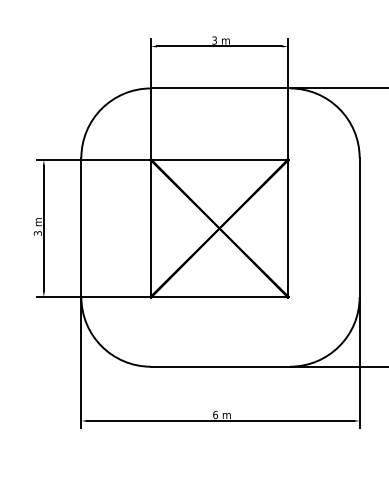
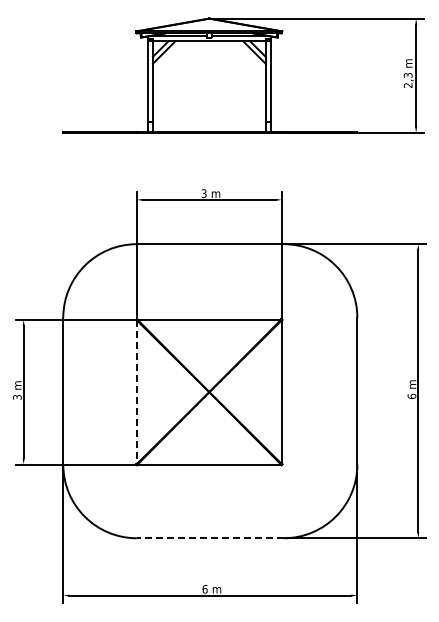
line: (150, 228) -> (136, 392), solid -> dashed
line: (220, 366) -> (210, 538), solid -> dashed

